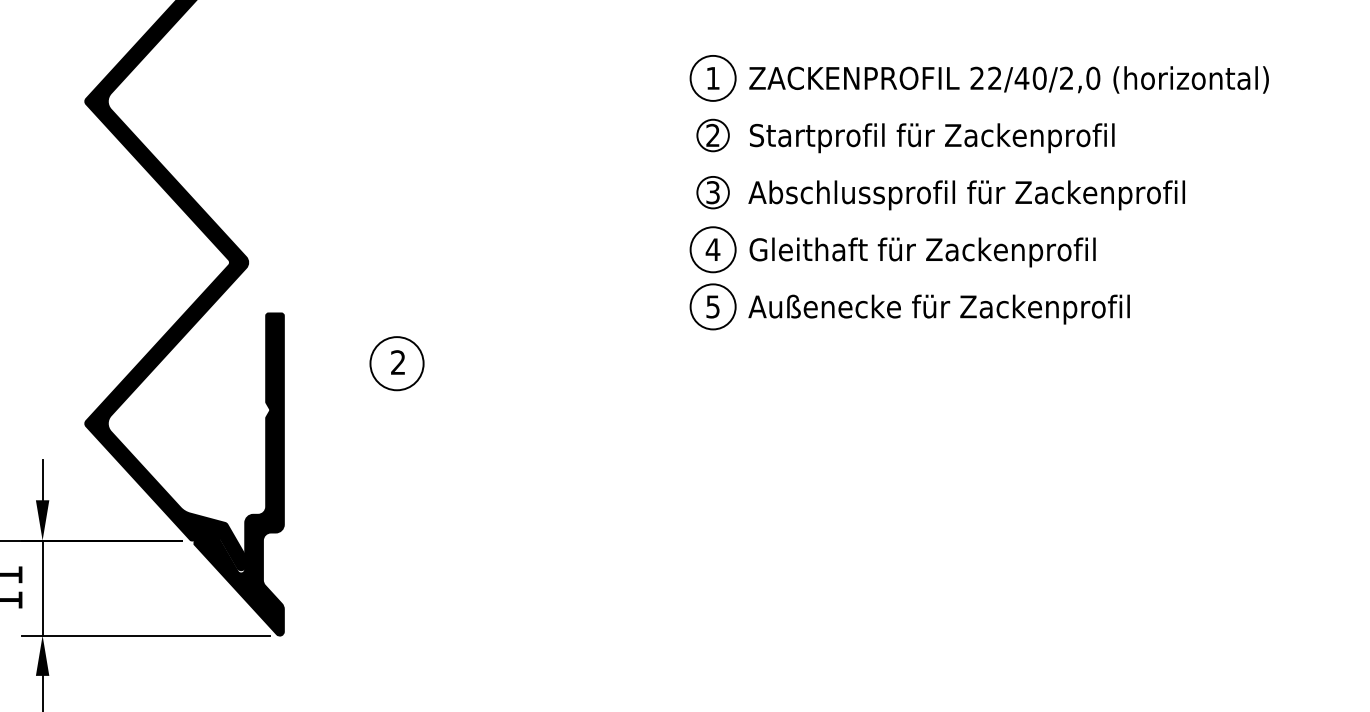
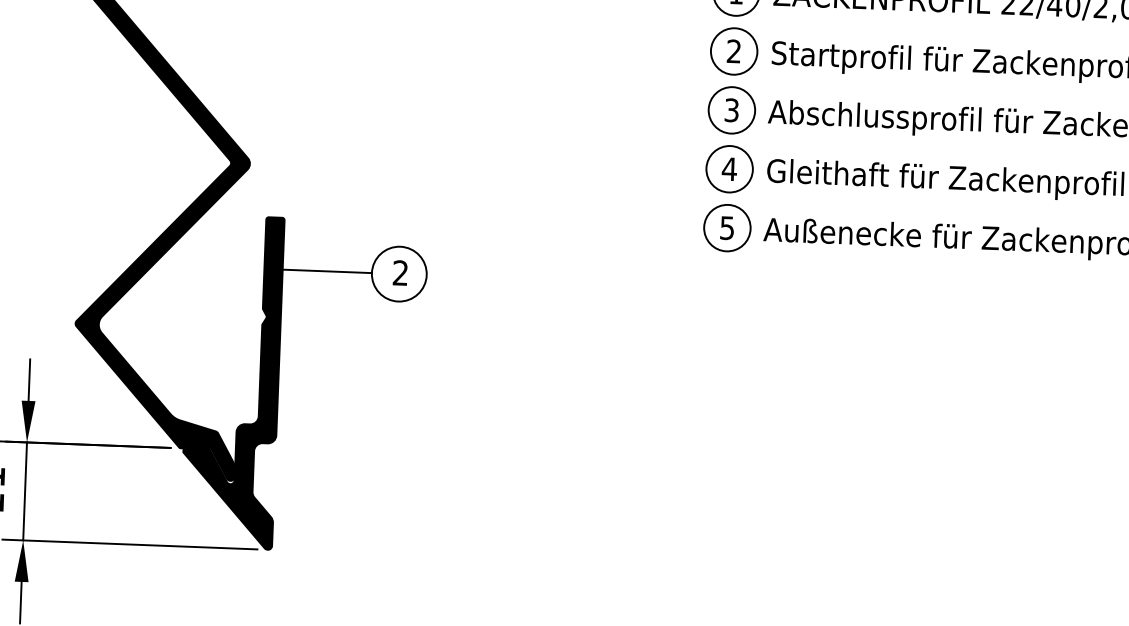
circle: (712, 135) -> (733, 51), size x1.43
circle: (712, 192) -> (731, 110), size x1.43
line: (326, 363) -> (326, 271), added

